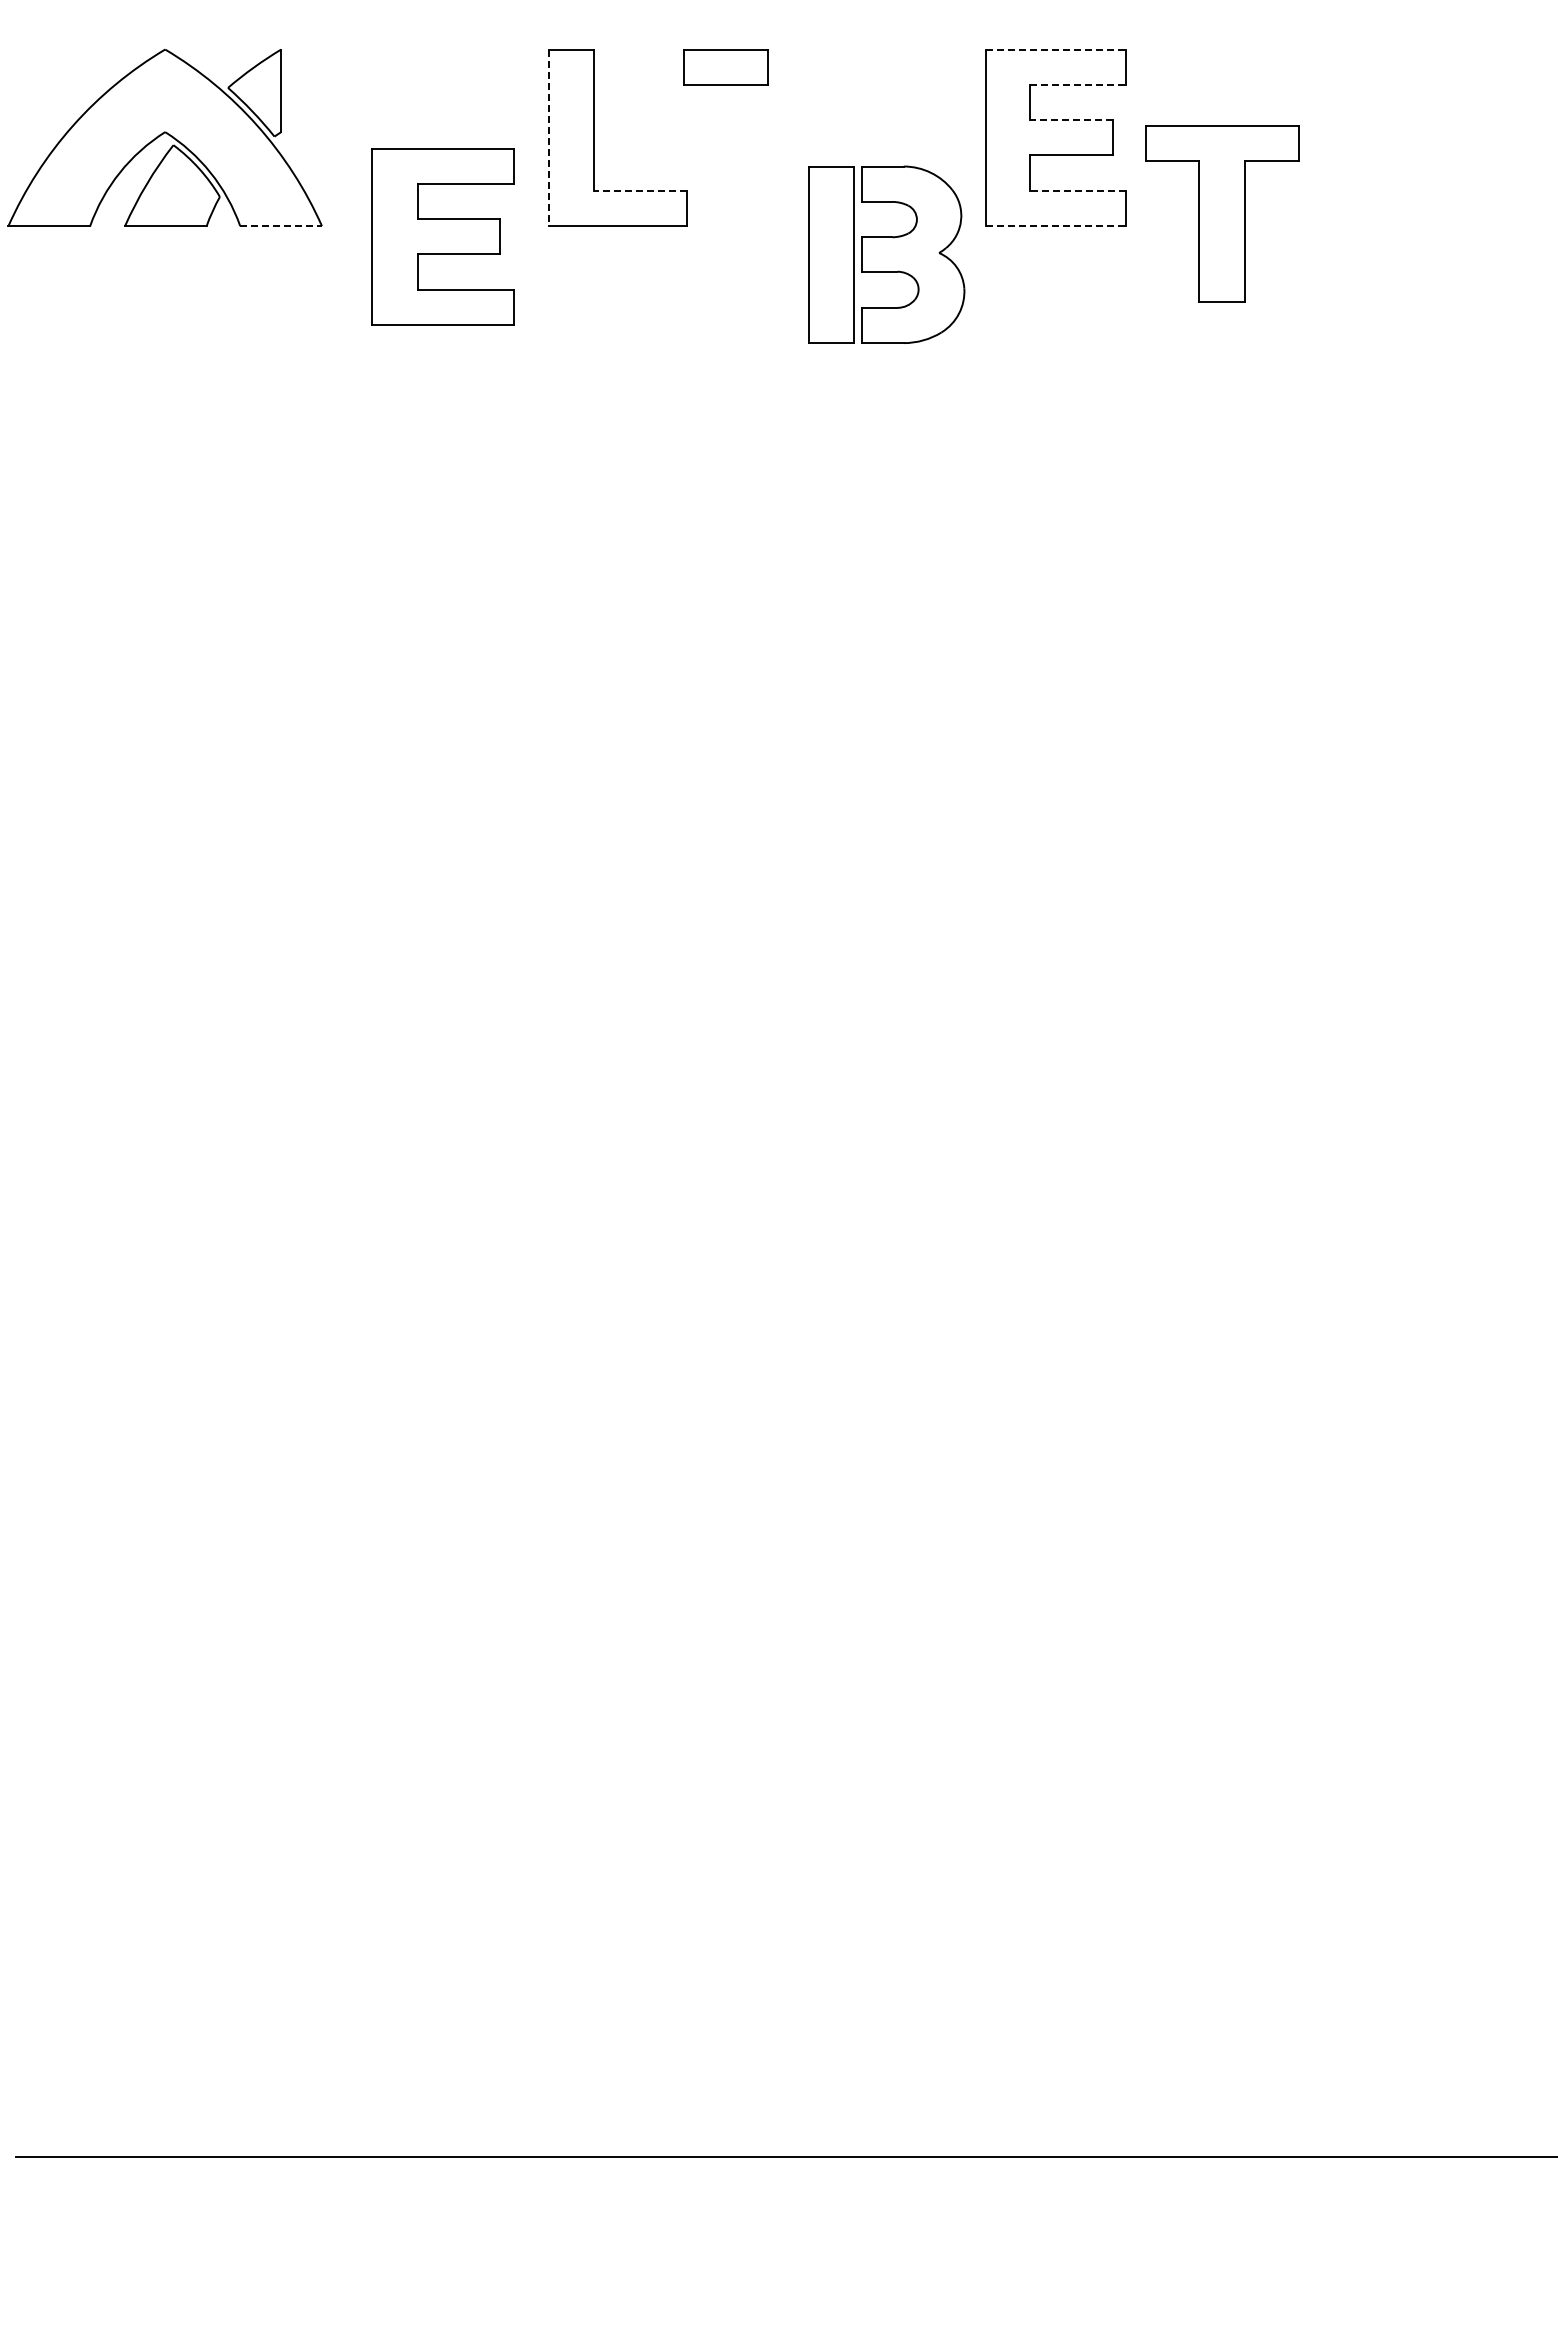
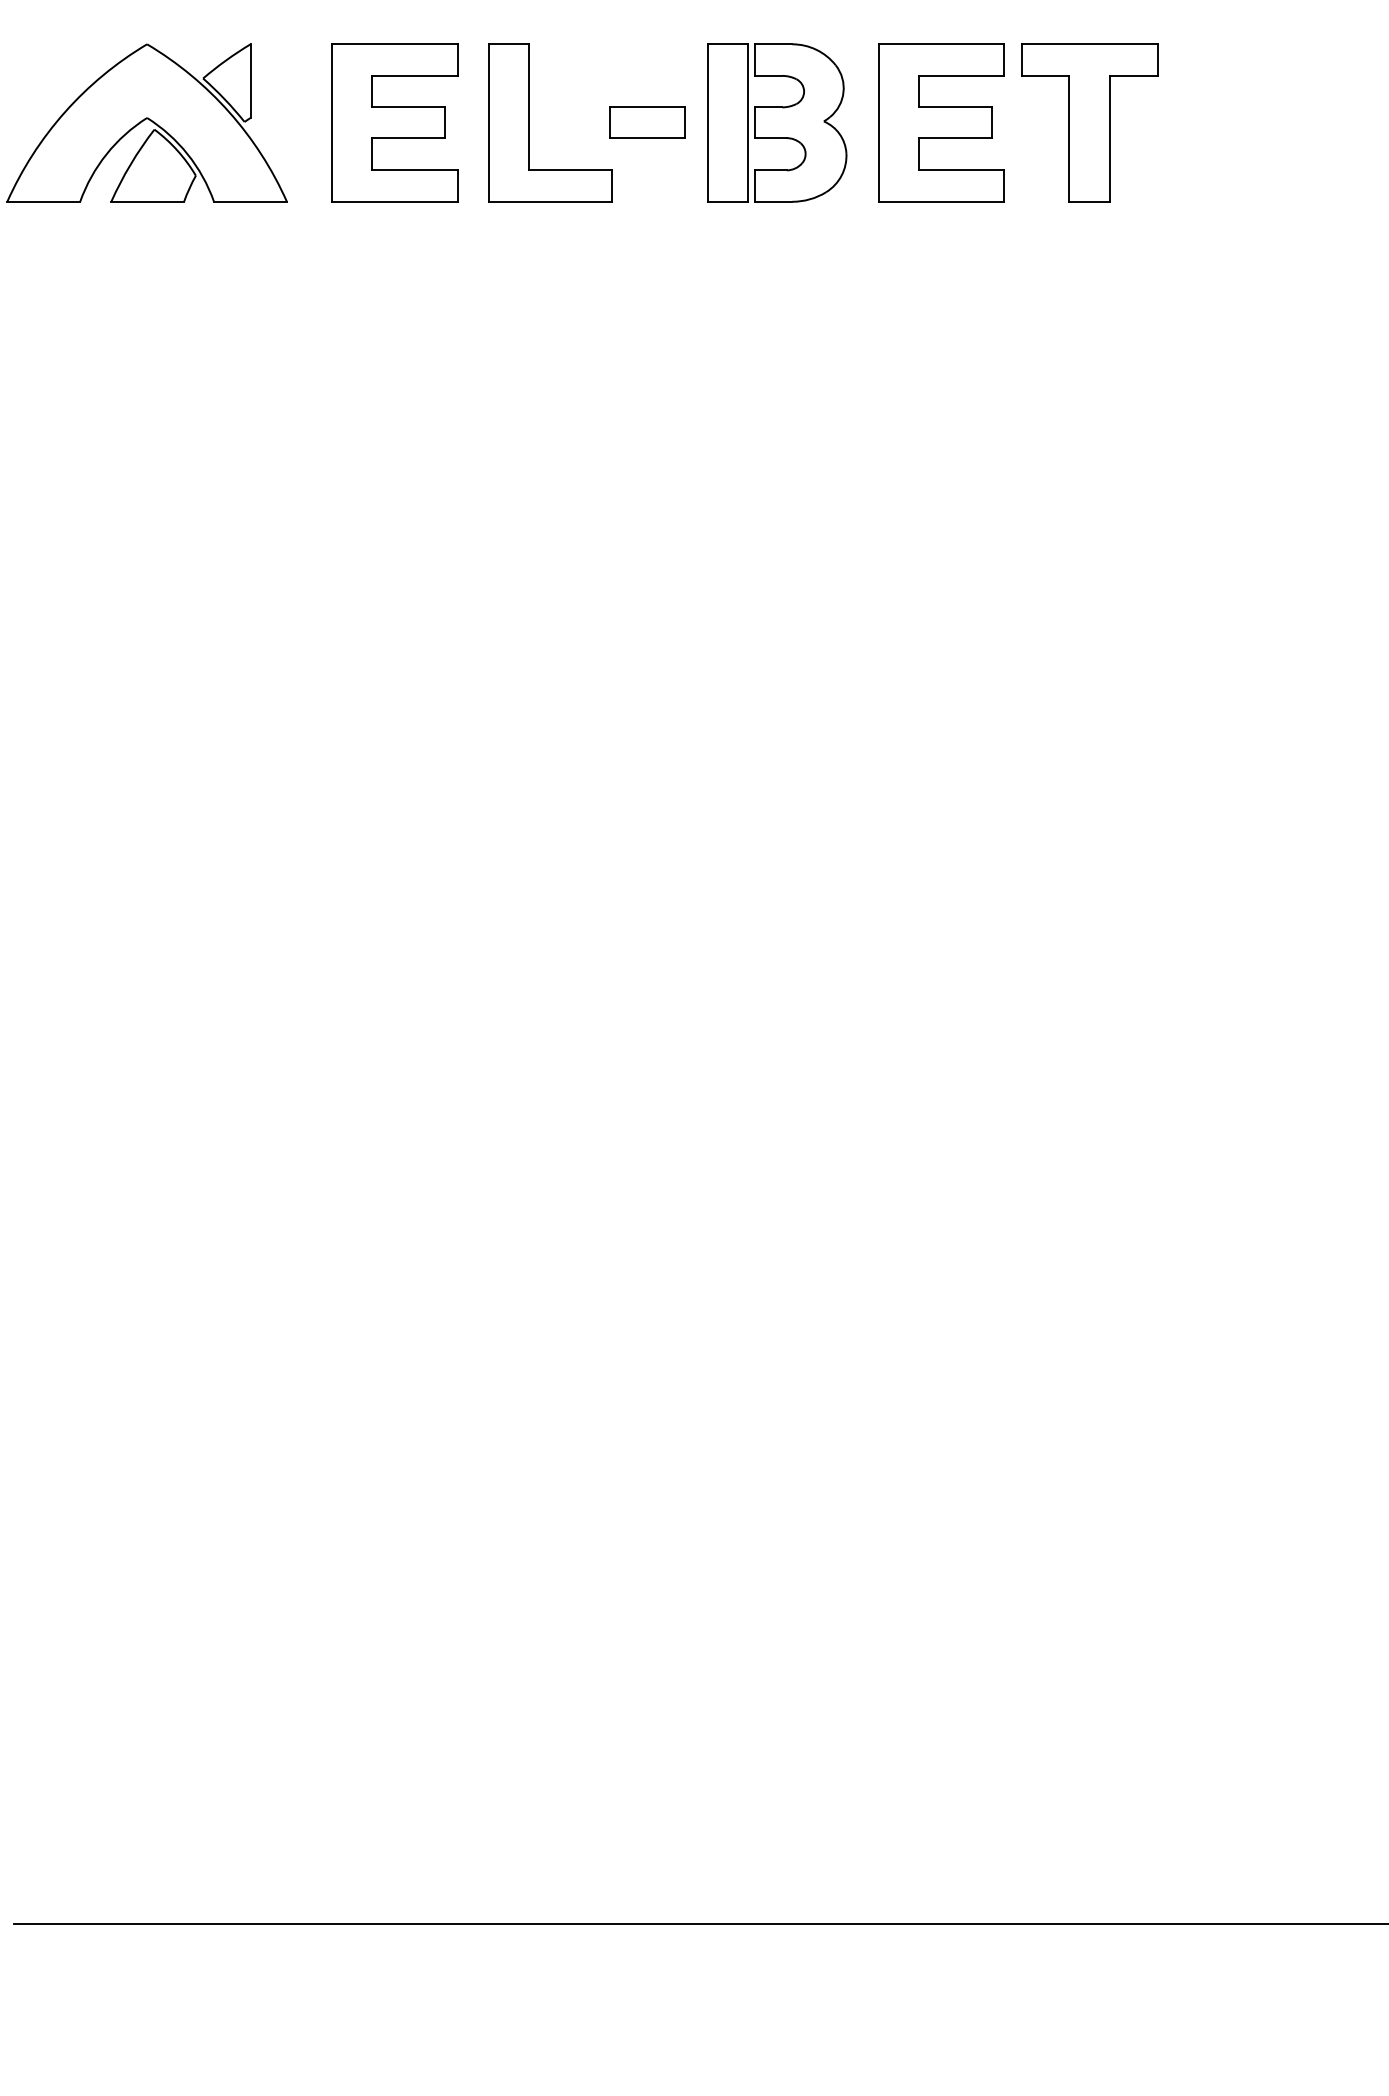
line: (1056, 49) -> (941, 44), dashed -> solid
part: (725, 67) -> (646, 122), moved
line: (1078, 84) -> (961, 75), dashed -> solid
line: (1071, 120) -> (955, 107), dashed -> solid
line: (548, 138) -> (488, 123), dashed -> solid
line: (640, 190) -> (570, 170), dashed -> solid
line: (1077, 190) -> (960, 170), dashed -> solid
part: (1222, 213) -> (1090, 122), moved
line: (281, 226) -> (250, 202), dashed -> solid
line: (1056, 226) -> (941, 202), dashed -> solid
part: (442, 236) -> (394, 122), moved
part: (886, 254) -> (776, 122), moved

